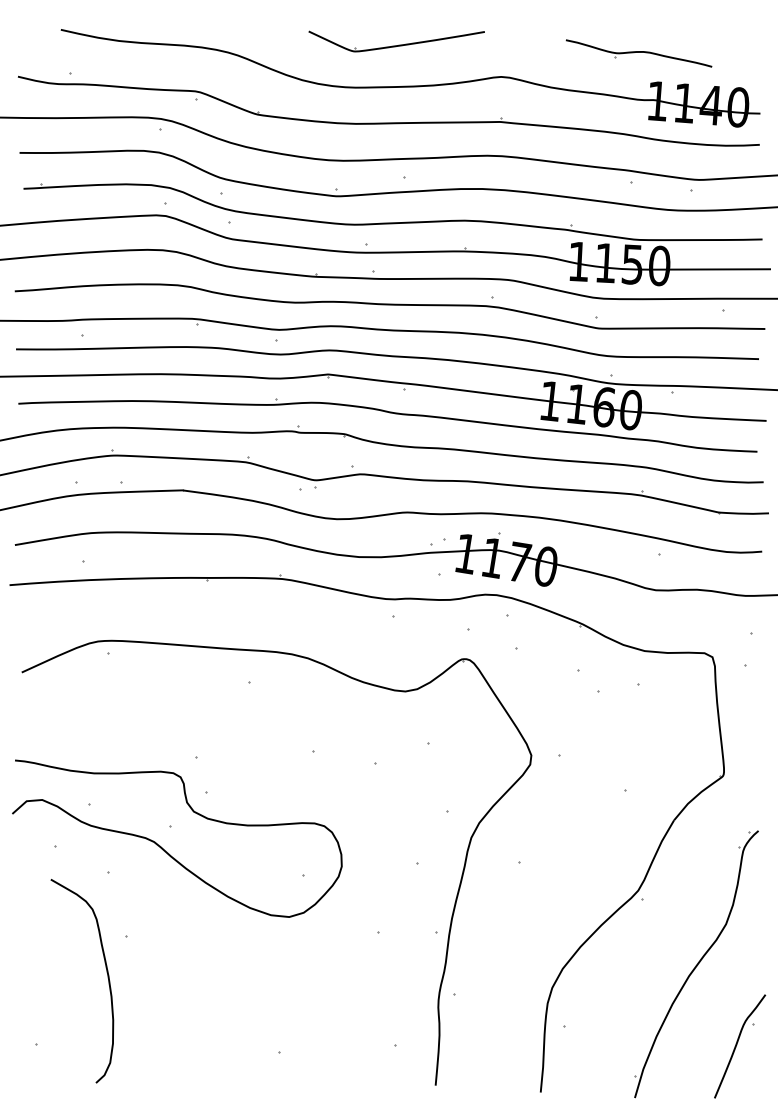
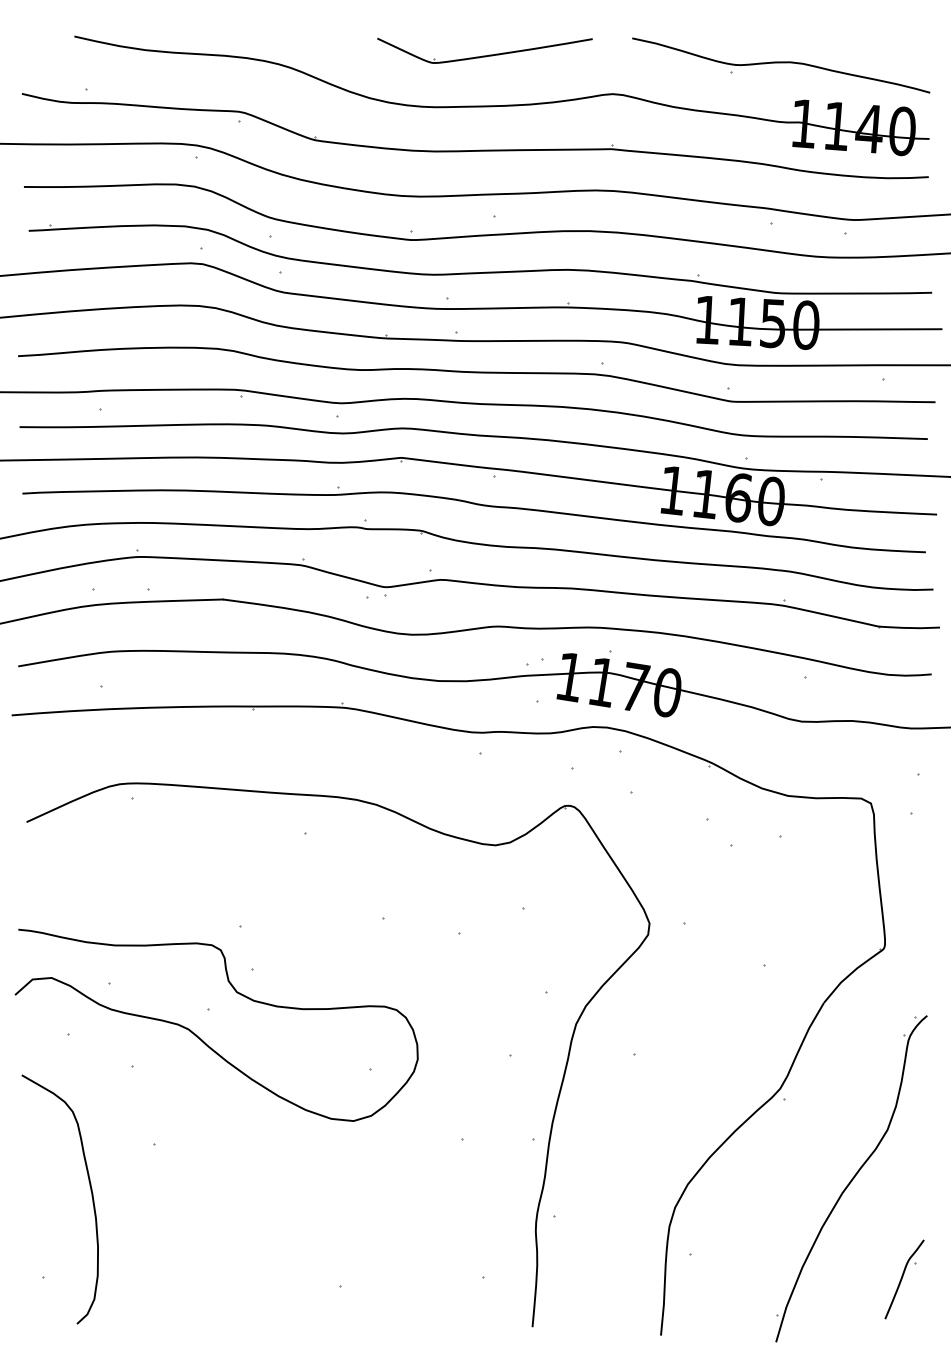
part: (638, 53) -> (780, 65), size x1.67
curve: (107, 978) -> (91, 1196), moved
part: (739, 1046) -> (903, 1279), size x0.62

